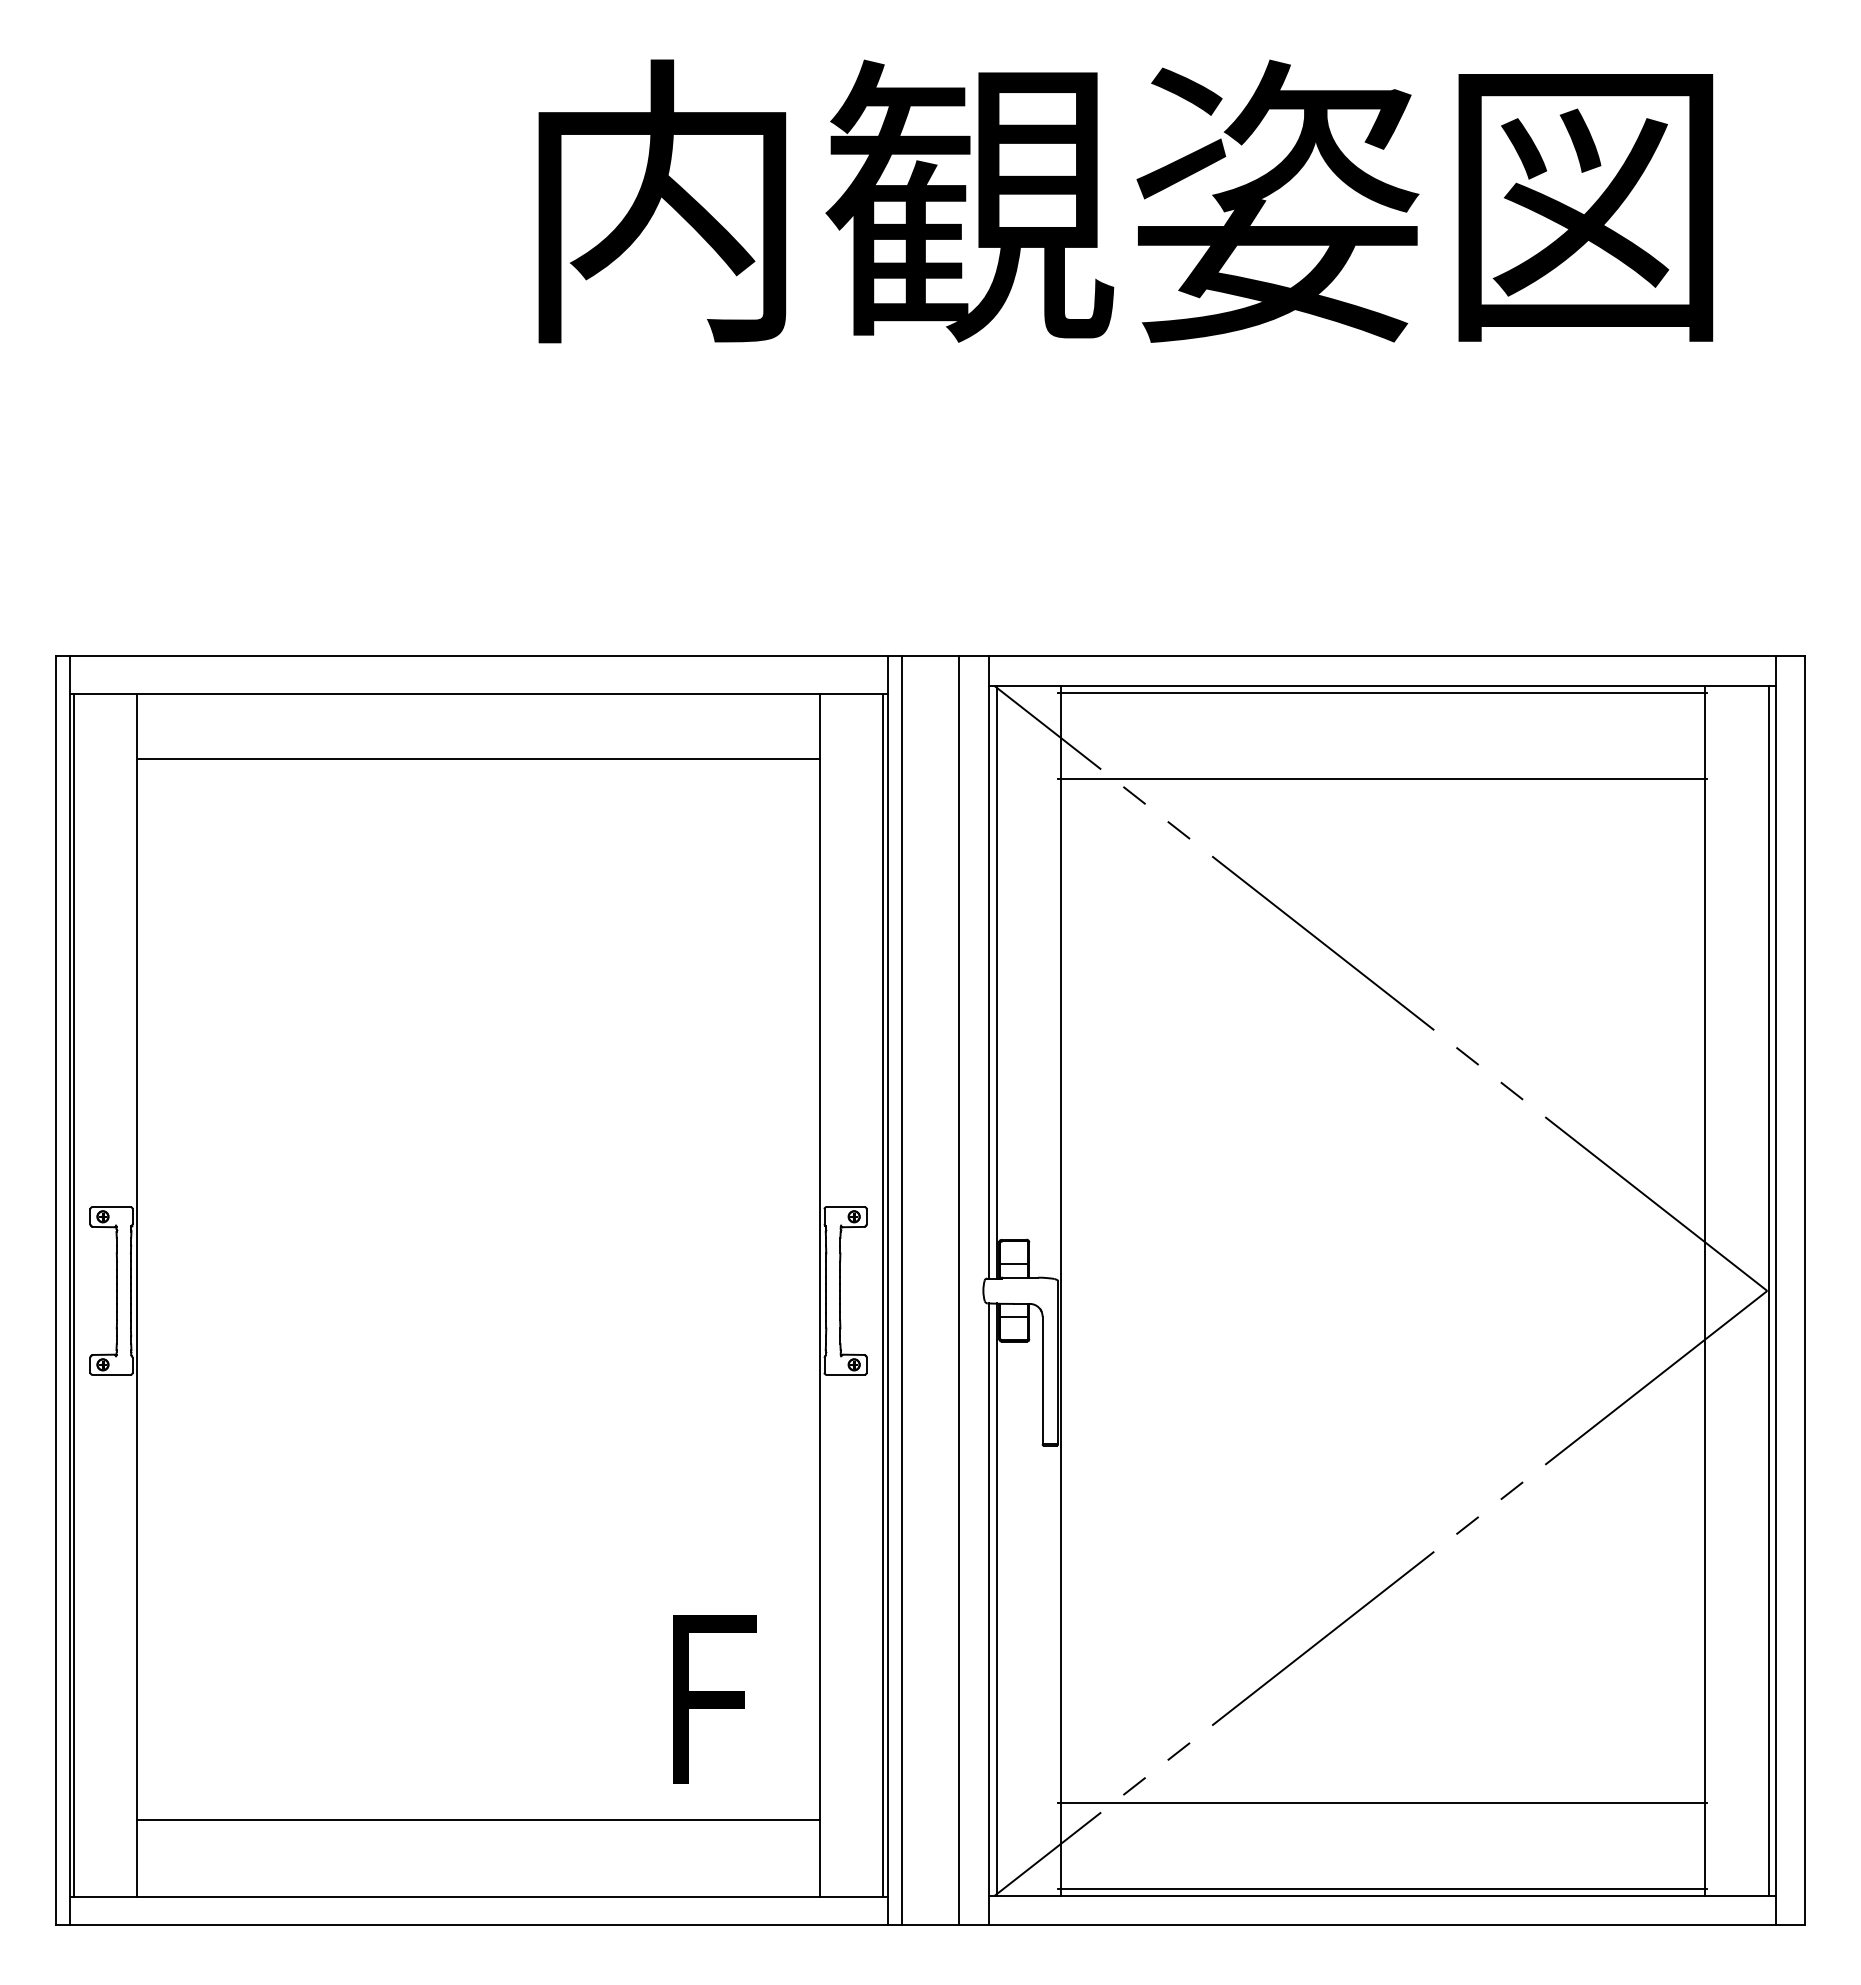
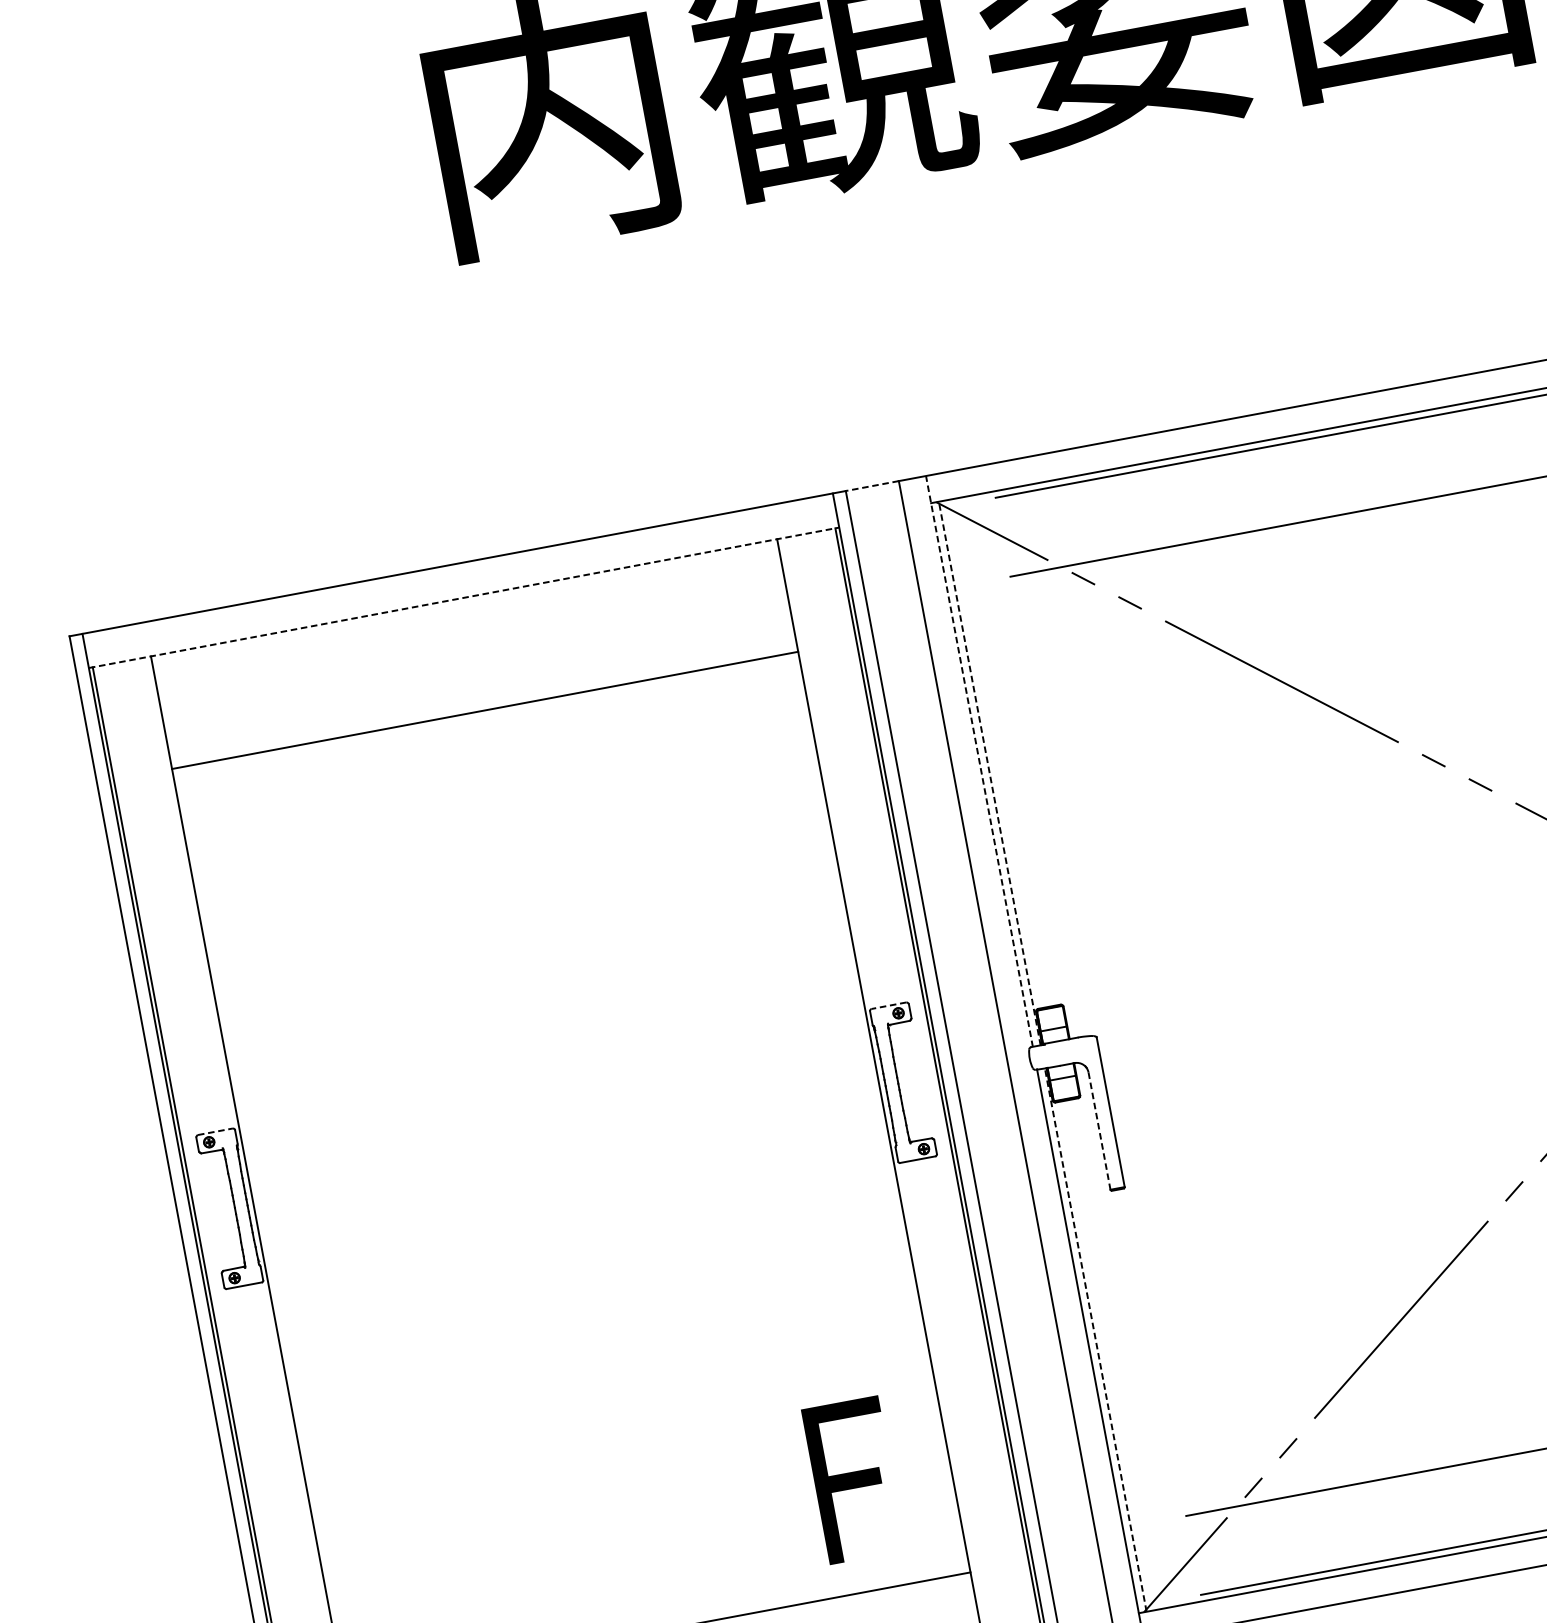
line: (930, 656) -> (872, 486), solid -> dashed
line: (478, 693) -> (463, 597), solid -> dashed
line: (478, 759) -> (485, 710), moved
line: (989, 967) -> (979, 761), solid -> dashed
line: (997, 981) -> (989, 772), solid -> dashed
line: (112, 1206) -> (216, 1131), solid -> dashed
line: (845, 1206) -> (888, 1005), solid -> dashed
line: (1060, 1290) -> (1100, 1045), removed
line: (1042, 1380) -> (1099, 1131), solid -> dashed
line: (997, 1598) -> (1095, 1338), solid -> dashed

